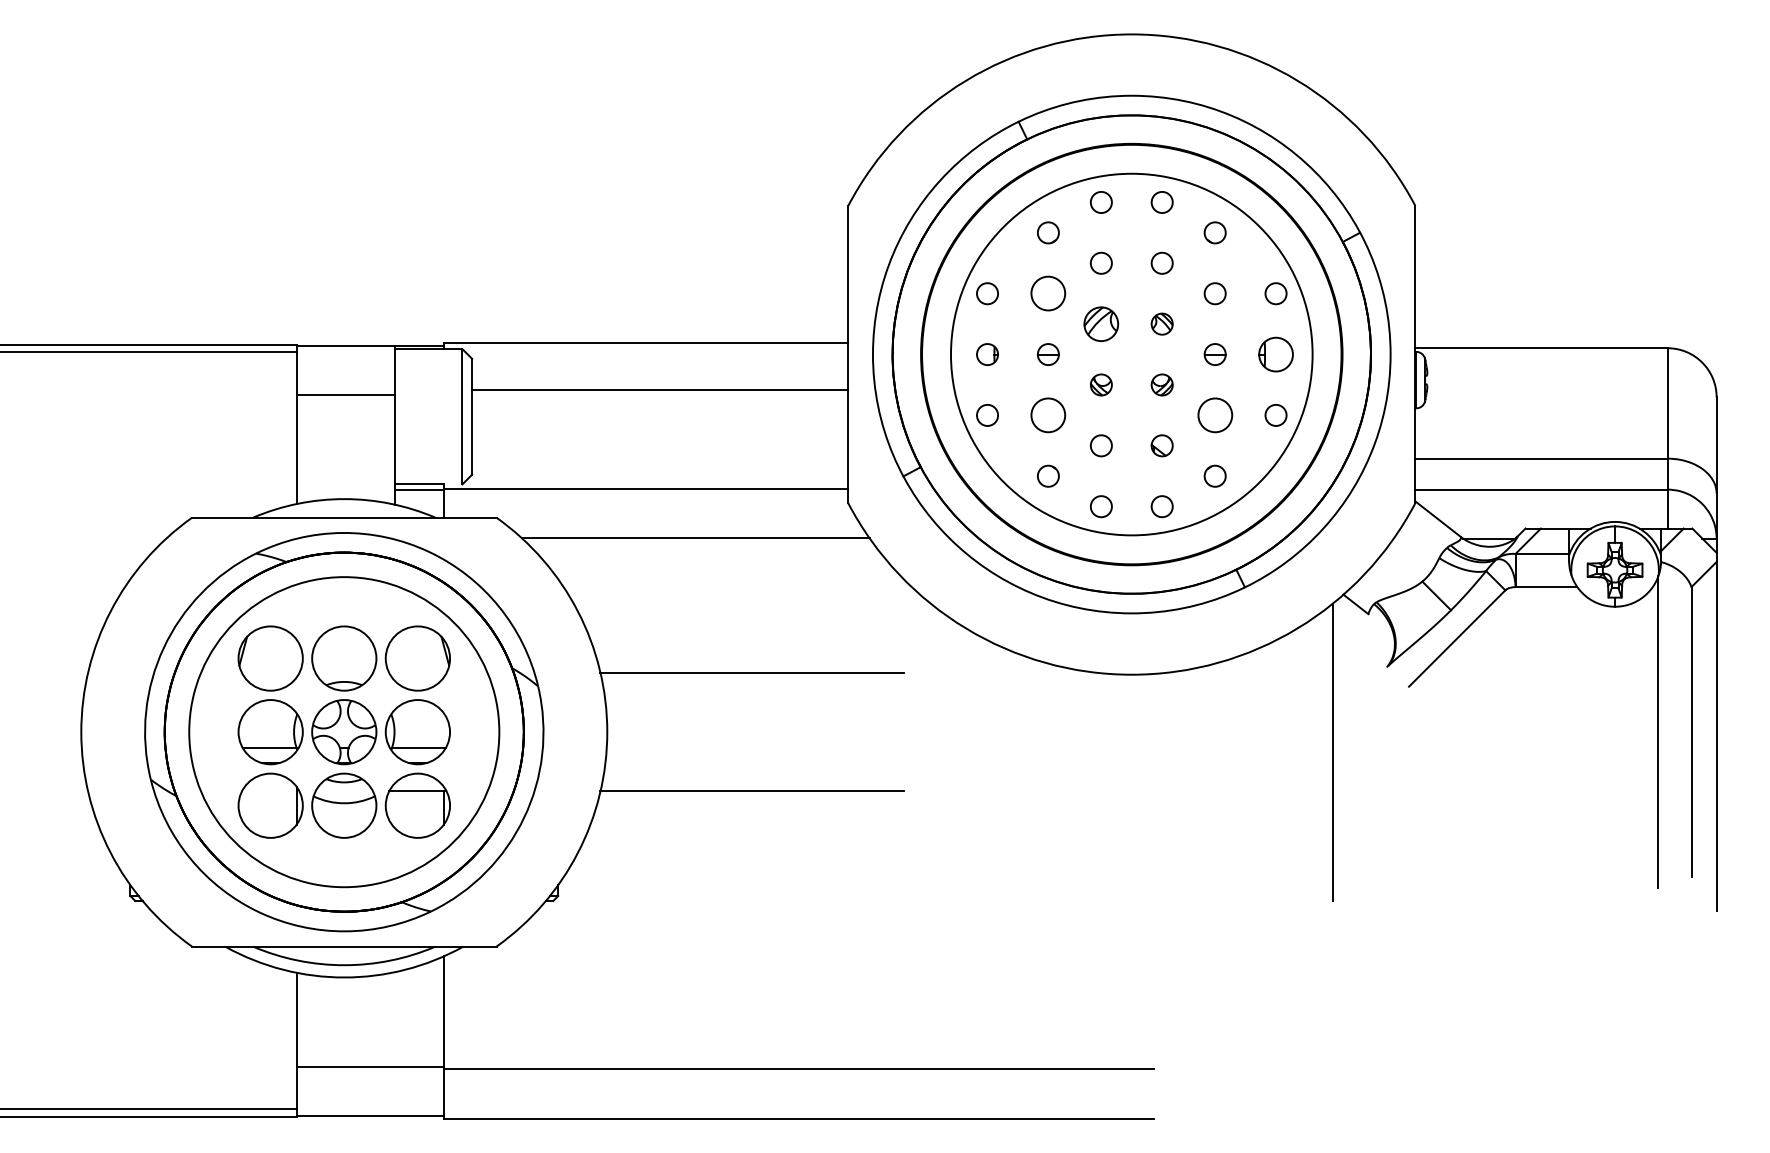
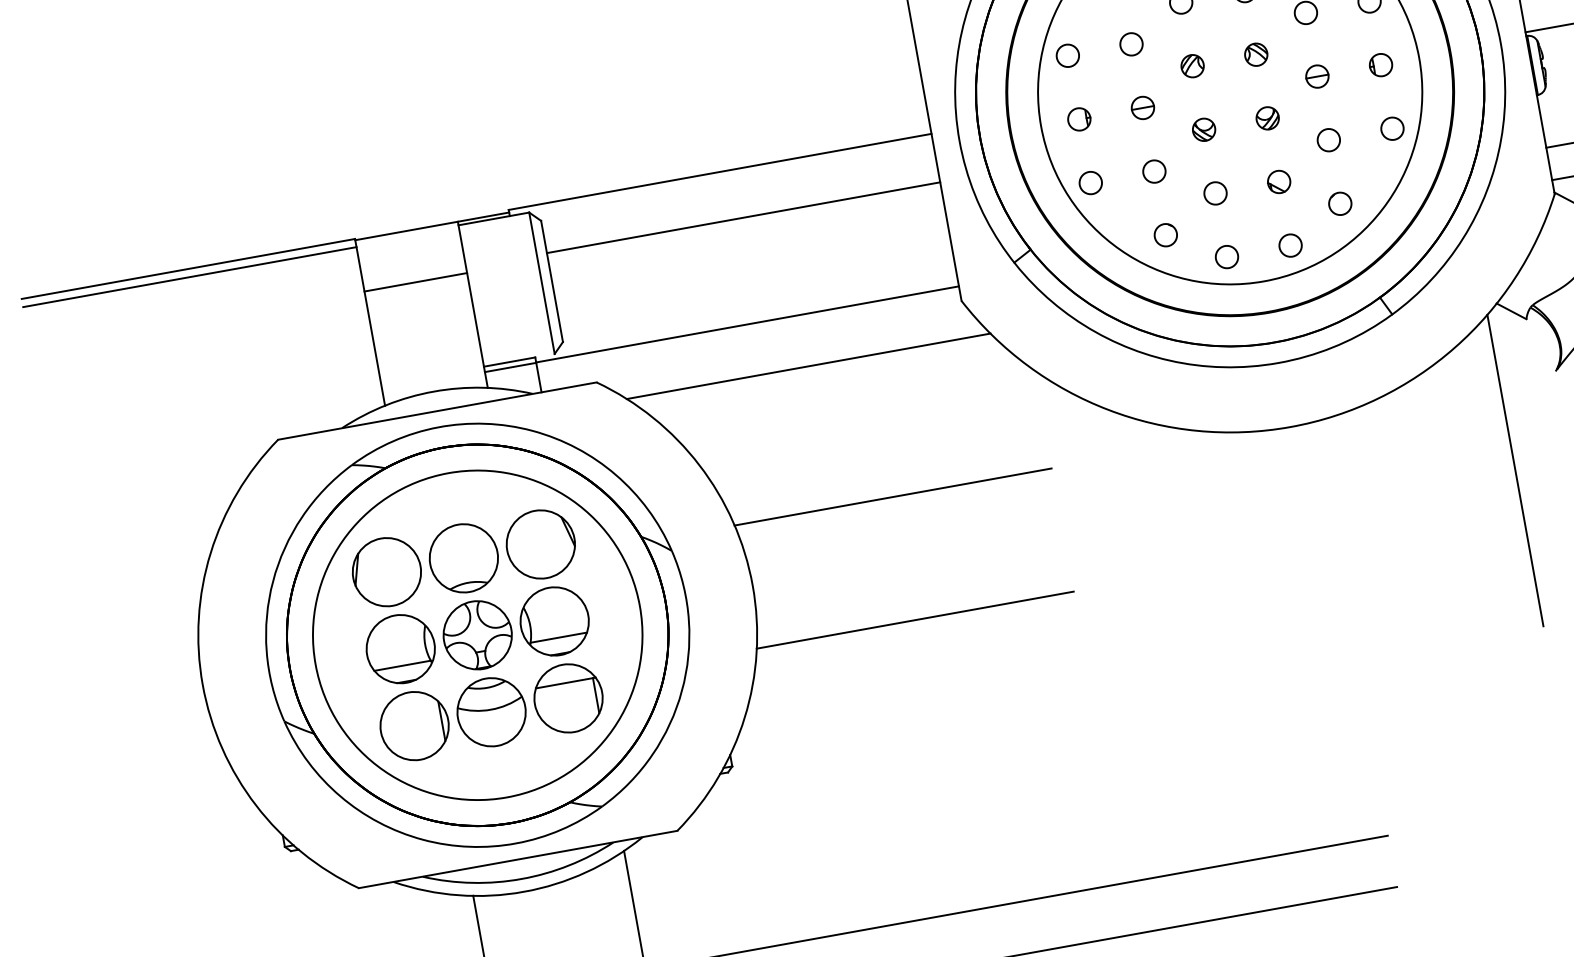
circle: (1048, 293) -> (1131, 44), size x0.62
part: (1101, 323) -> (1192, 65), size x0.62
part: (1275, 354) -> (1380, 65), size x0.62
circle: (1048, 415) -> (1154, 171), size x0.62
circle: (1214, 415) -> (1328, 140), size x0.62

